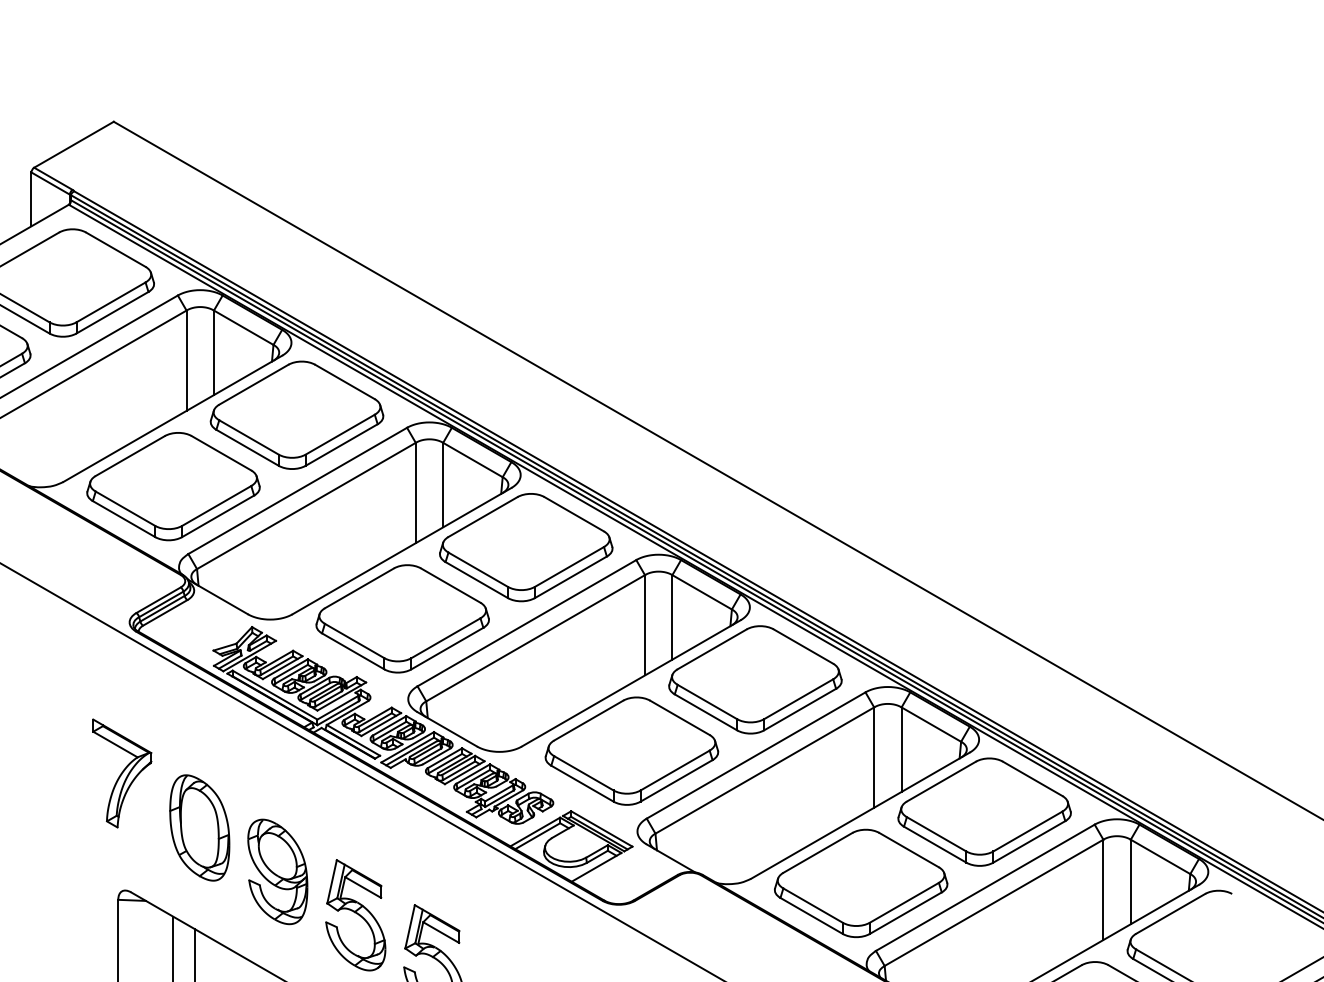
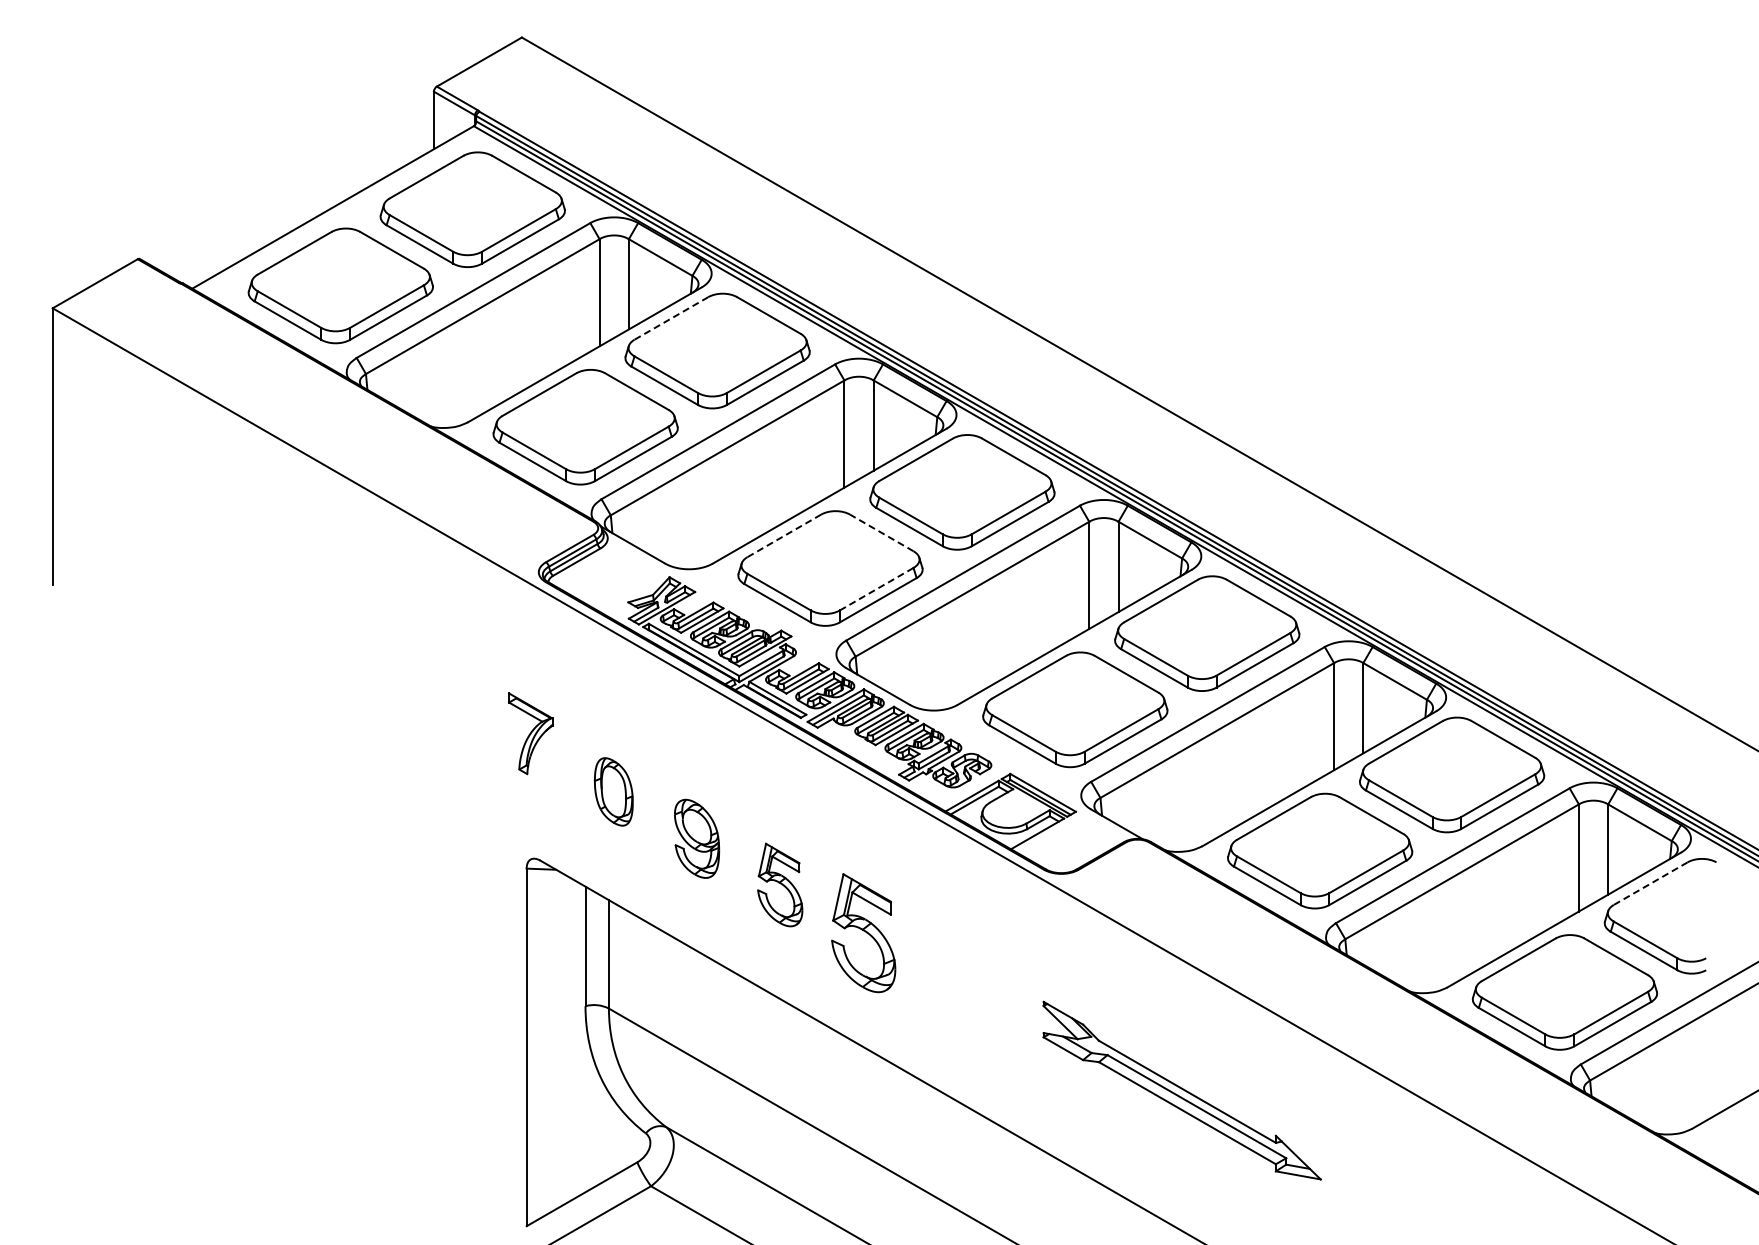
line: (253, 384) -> (671, 318), solid -> dashed
line: (450, 585) -> (881, 532), solid -> dashed
line: (359, 587) -> (784, 535), solid -> dashed
line: (445, 638) -> (876, 589), solid -> dashed
part: (121, 773) -> (530, 733), size x0.7
part: (199, 827) -> (613, 791), size x0.6
part: (277, 871) -> (696, 838), size x0.7
line: (1170, 913) -> (1650, 883), solid -> dashed
part: (354, 914) -> (779, 884), size x0.7

